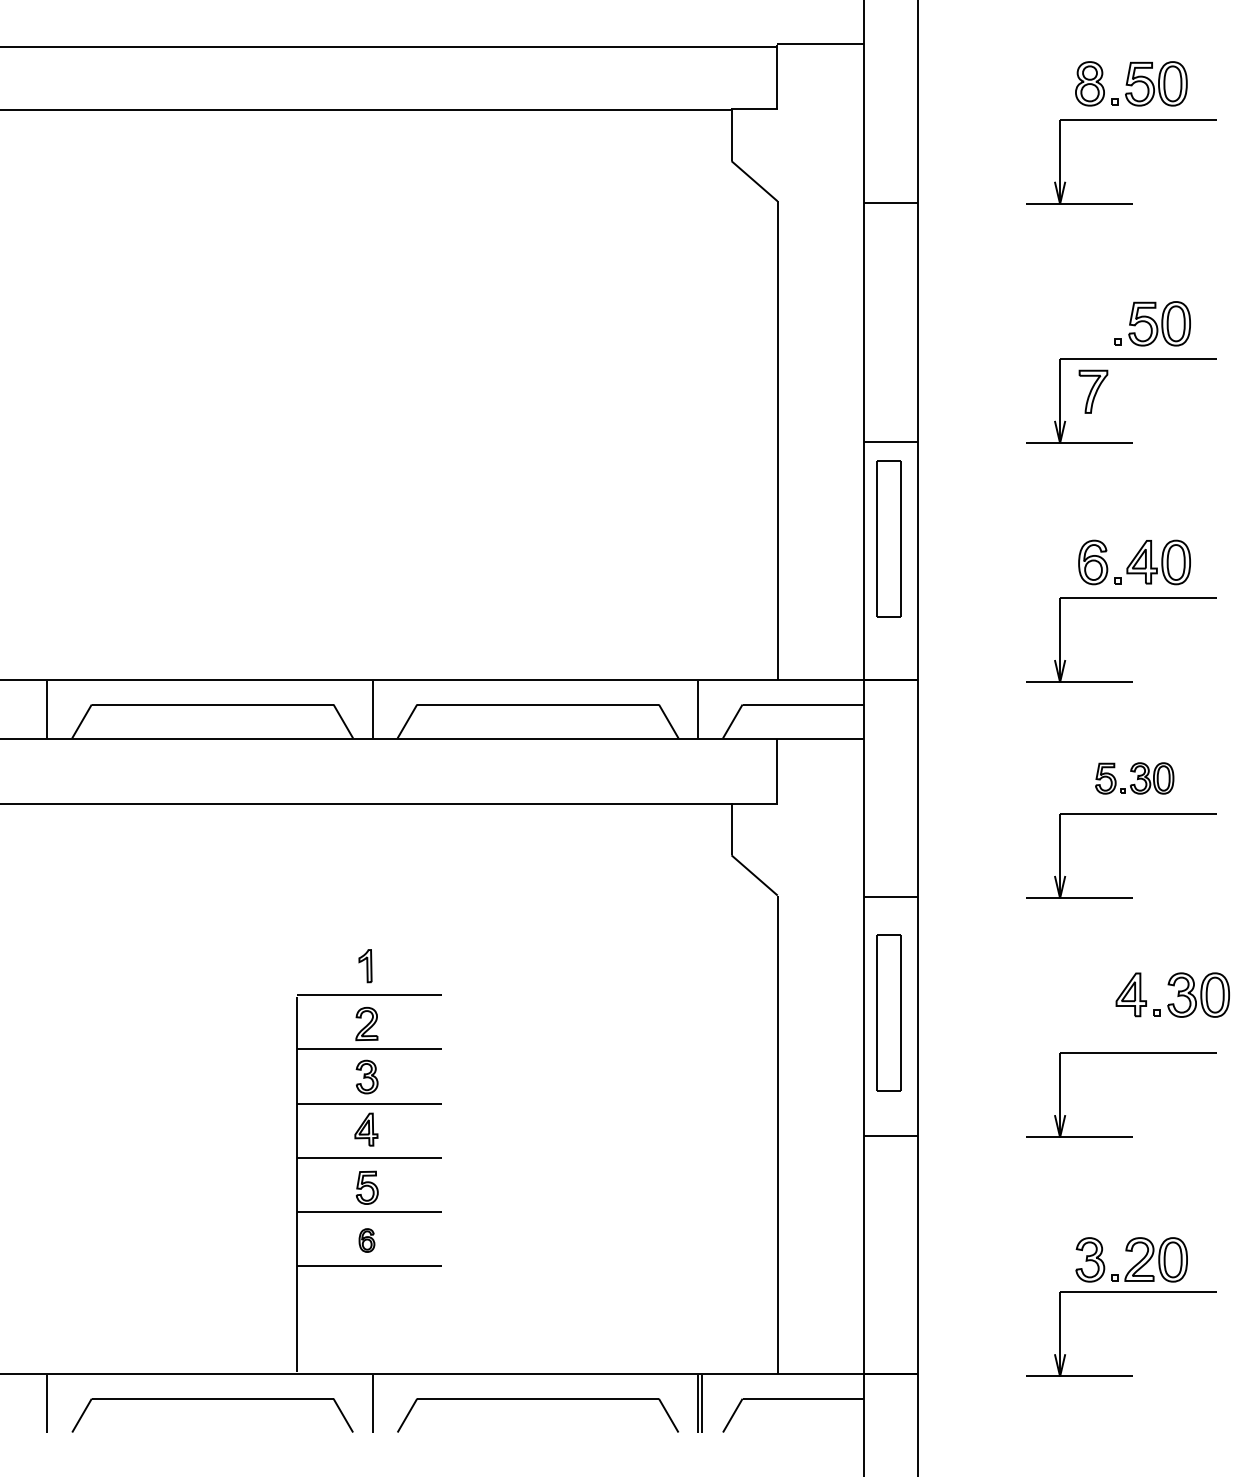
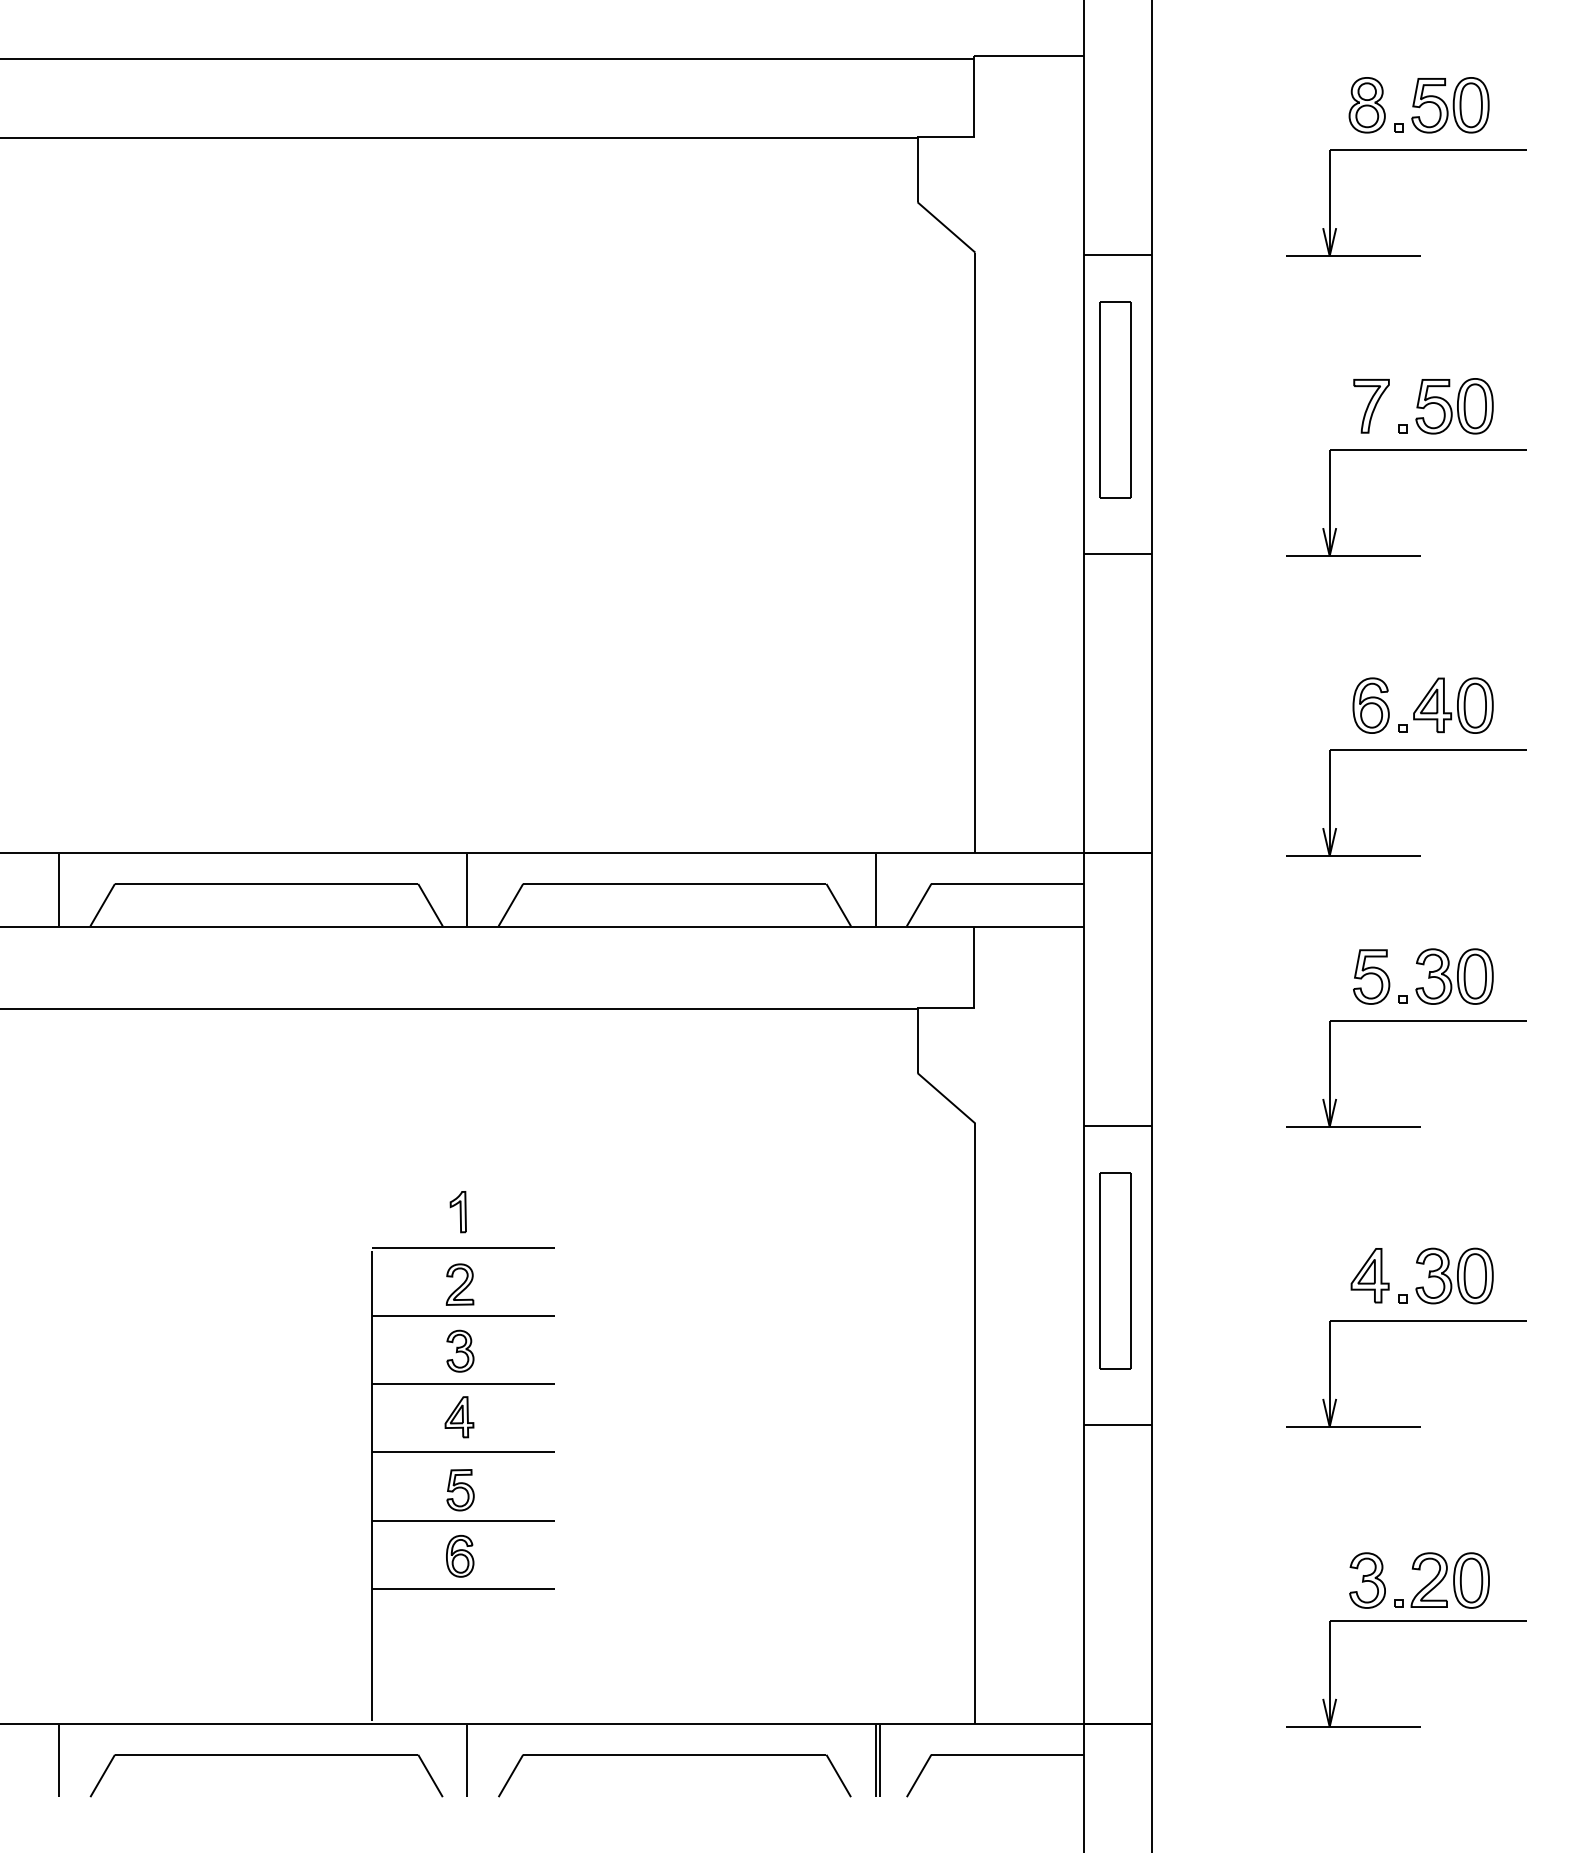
part: (1093, 391) -> (1371, 405), moved
part: (888, 538) -> (1114, 399), moved
part: (1134, 778) -> (1423, 976), size x1.43
part: (1172, 994) -> (1421, 1275), moved
part: (366, 1240) -> (459, 1556), size x1.43

